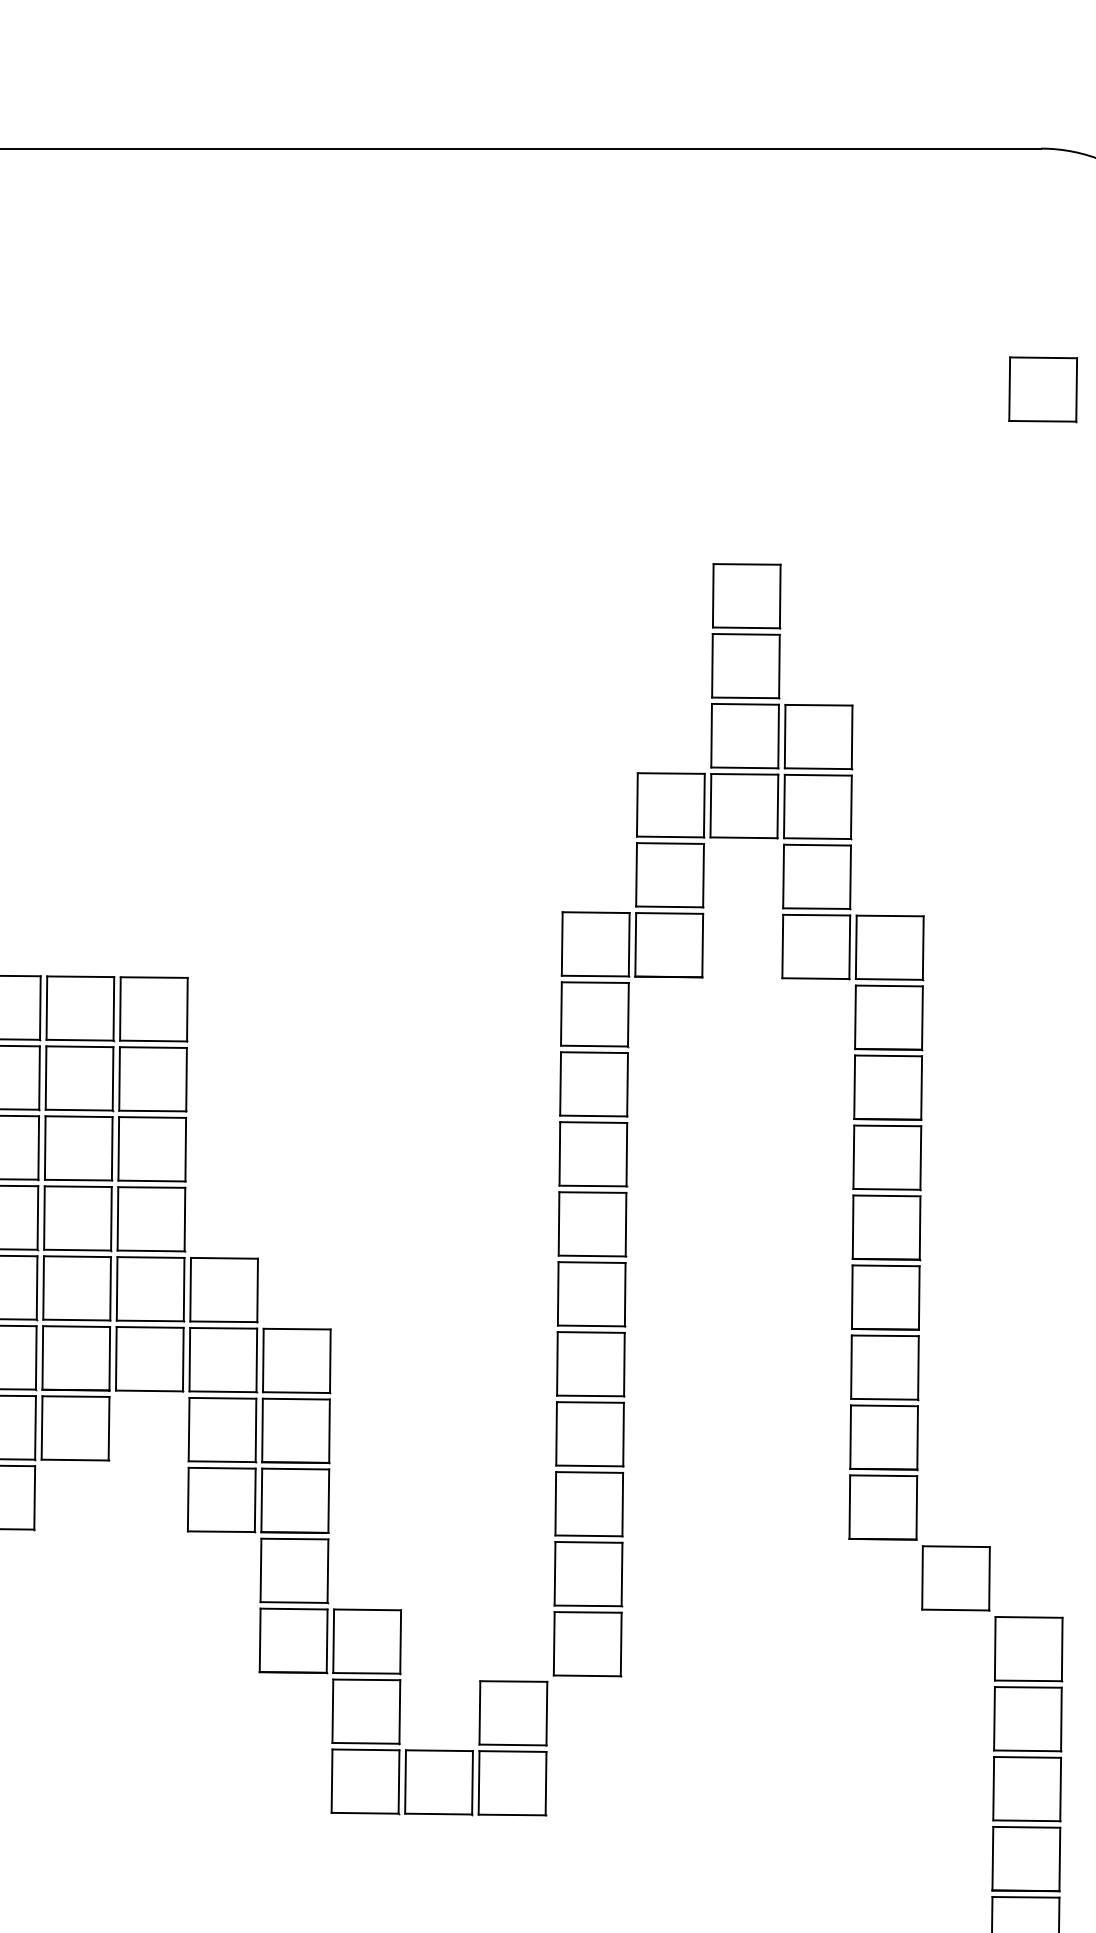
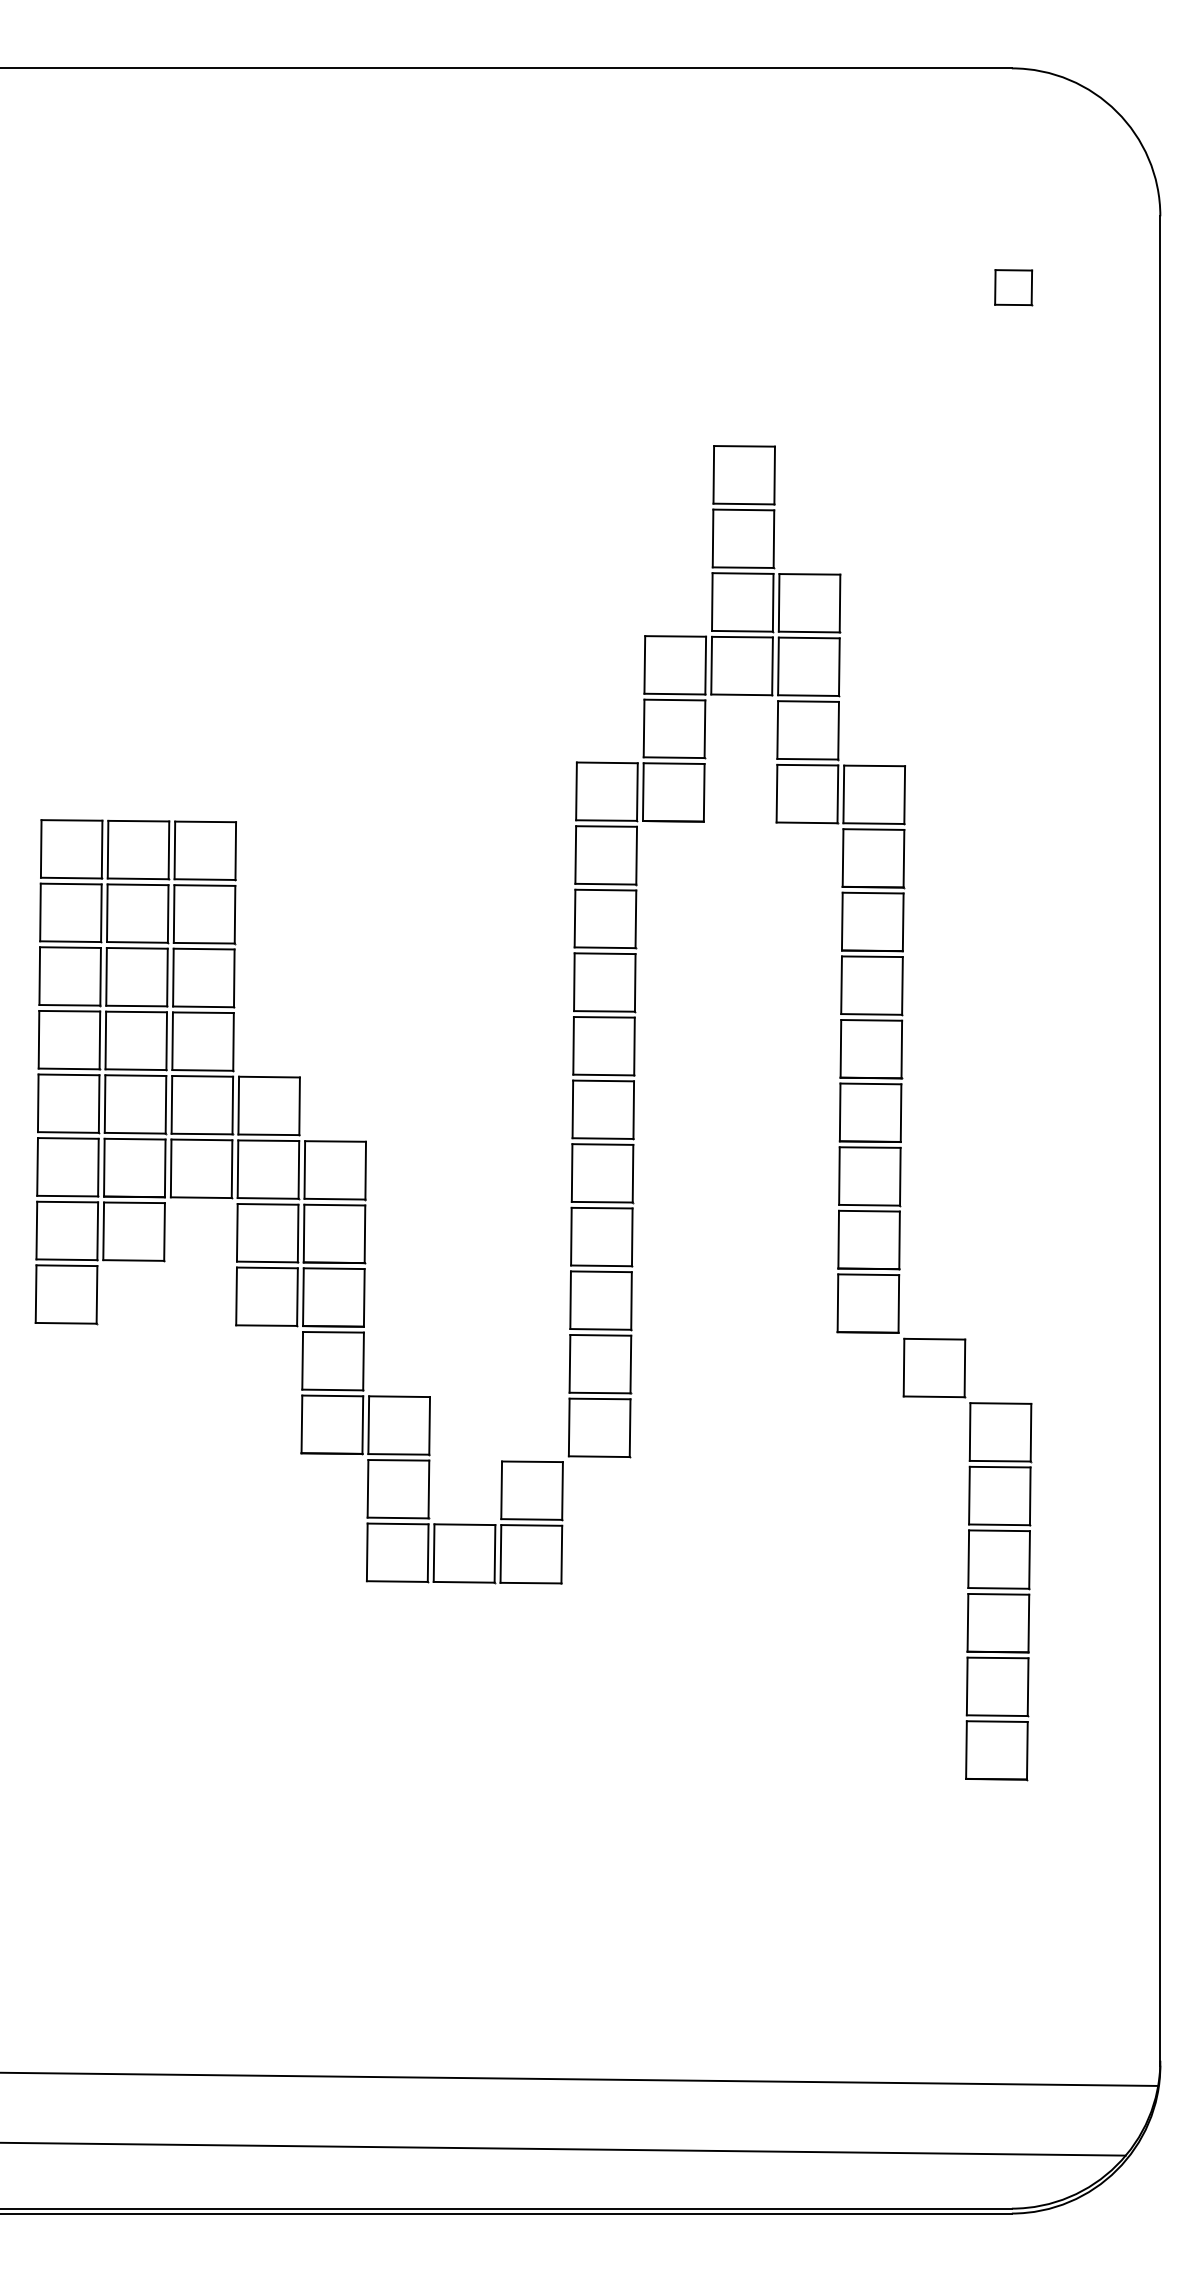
part: (1042, 389) -> (1013, 287), size x0.6

